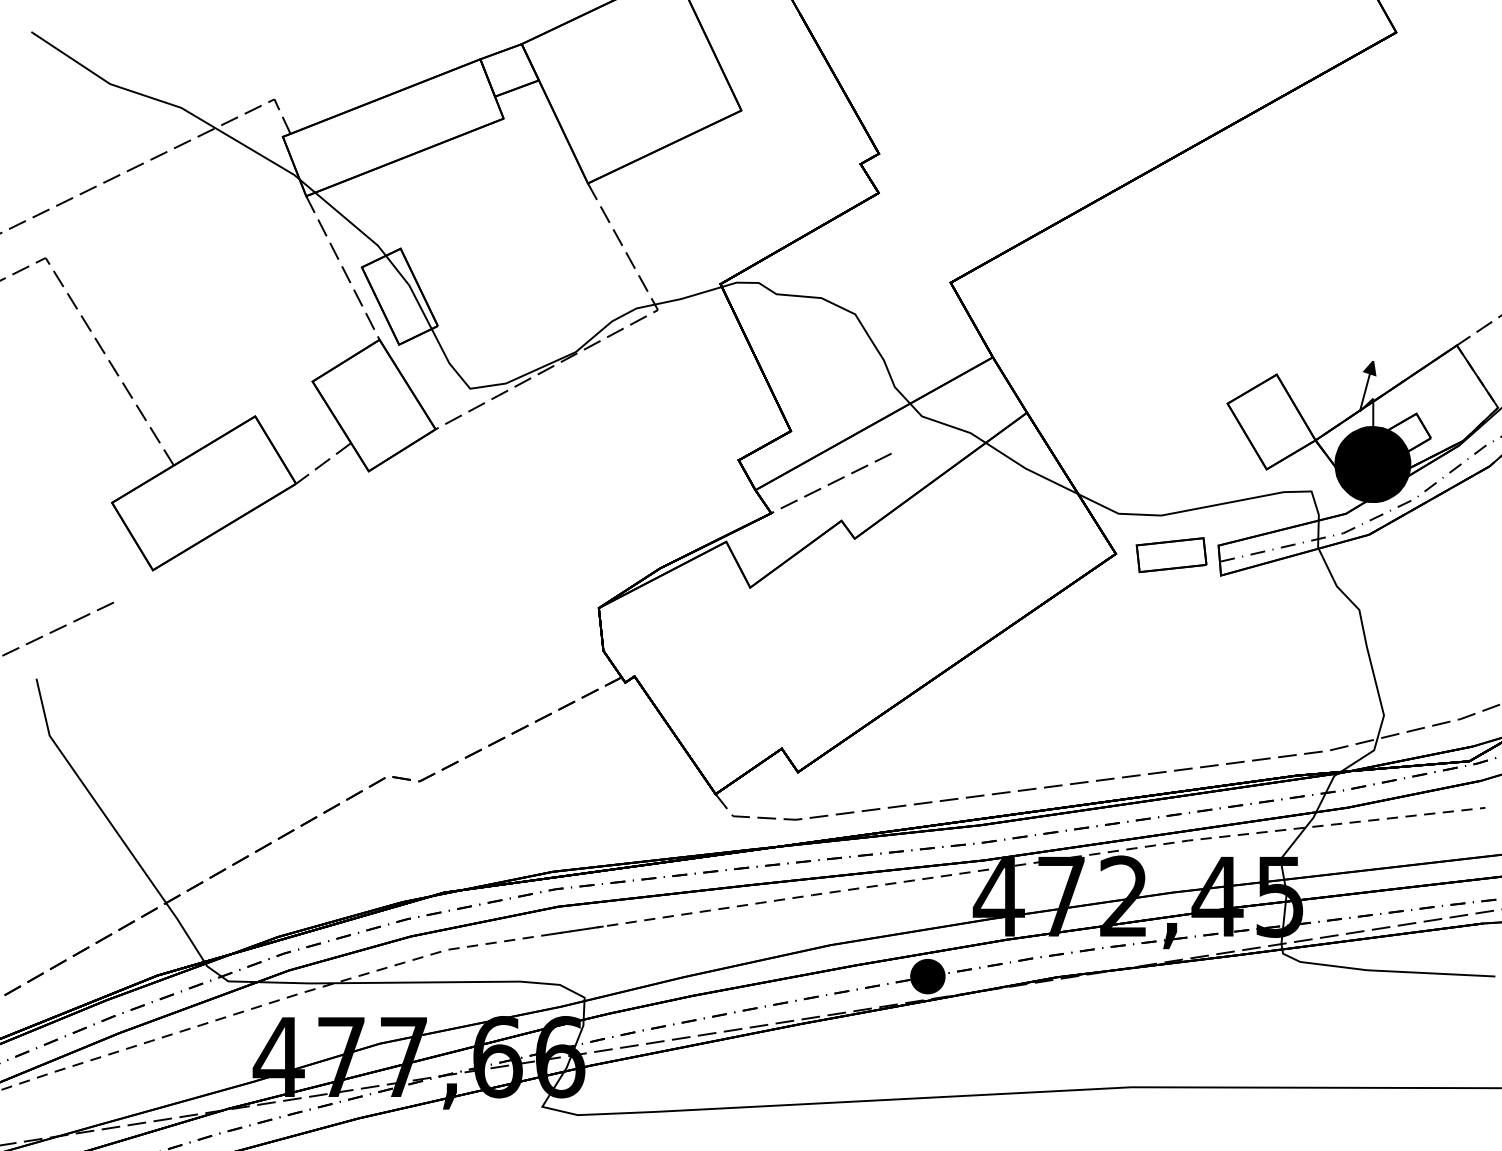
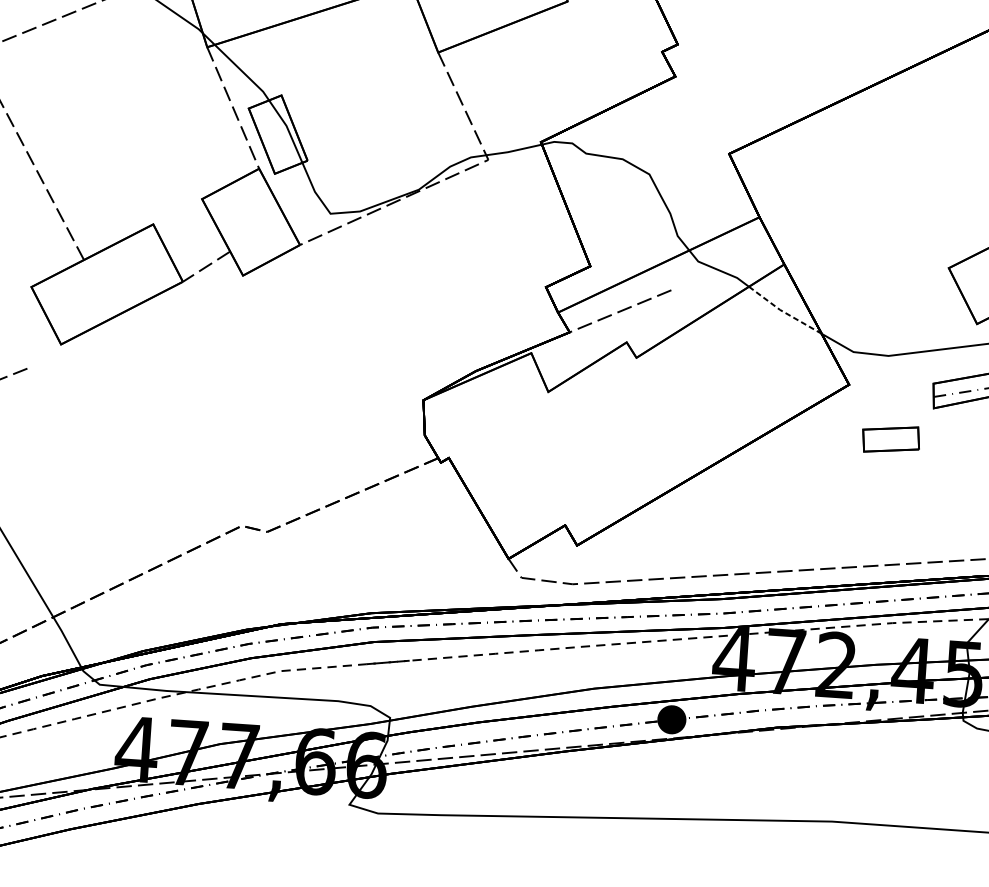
line: (1030, 470) -> (783, 311), solid -> dashed
part: (1171, 555) -> (891, 439), moved

